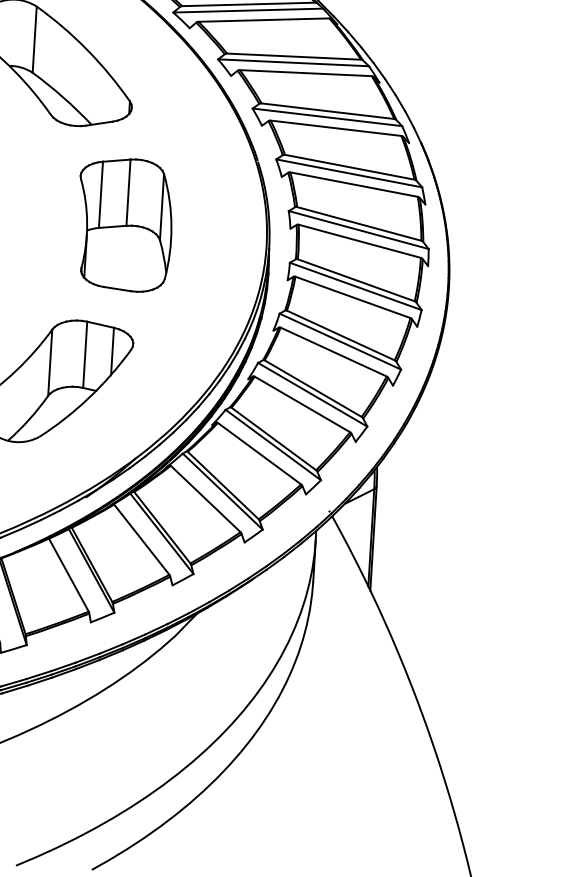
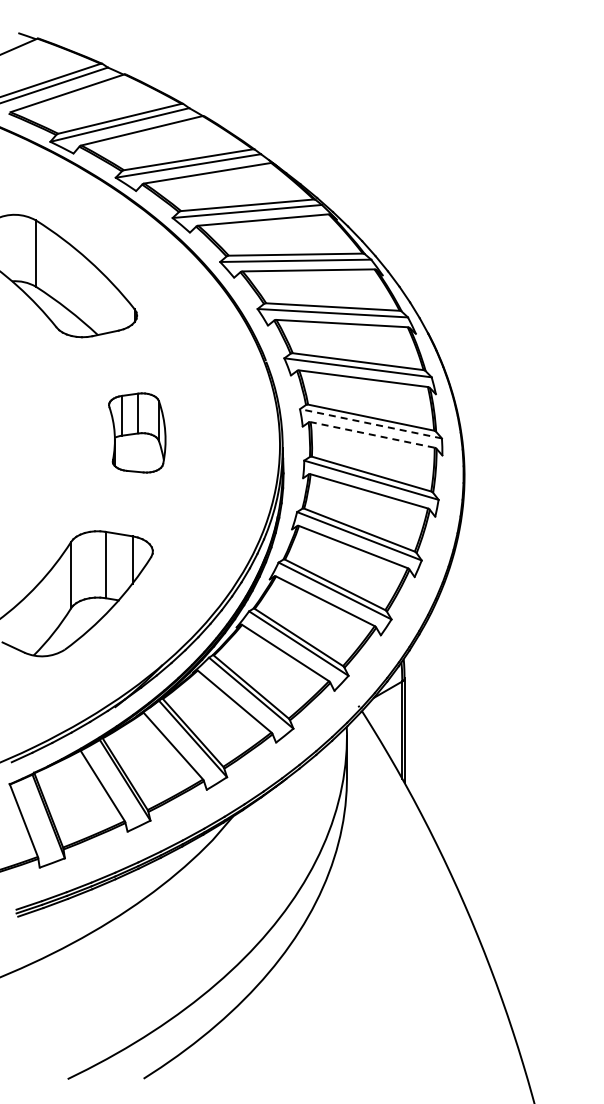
part: (125, 224) -> (137, 432), size x0.6
line: (358, 229) -> (370, 423), solid -> dashed
line: (359, 240) -> (372, 434), solid -> dashed

